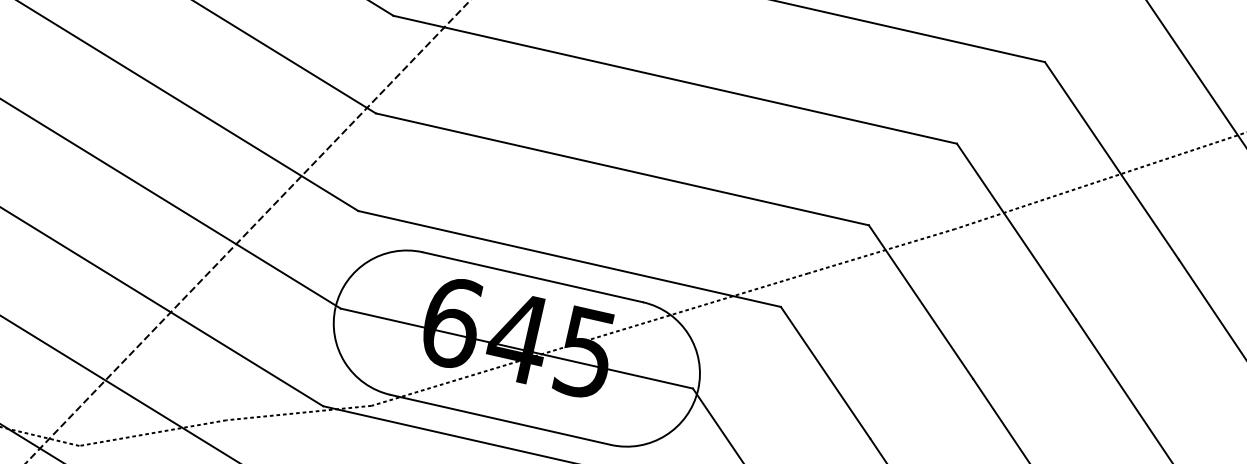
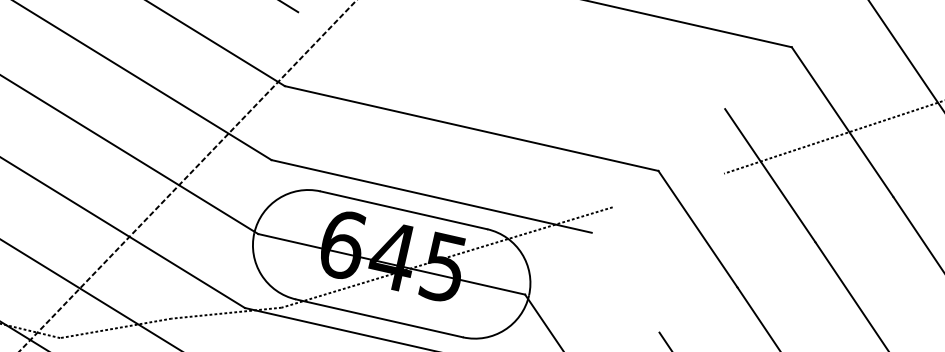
line: (674, 79) -> (511, 60), removed
line: (881, 250) -> (667, 190), removed
line: (825, 372) -> (625, 282), removed

